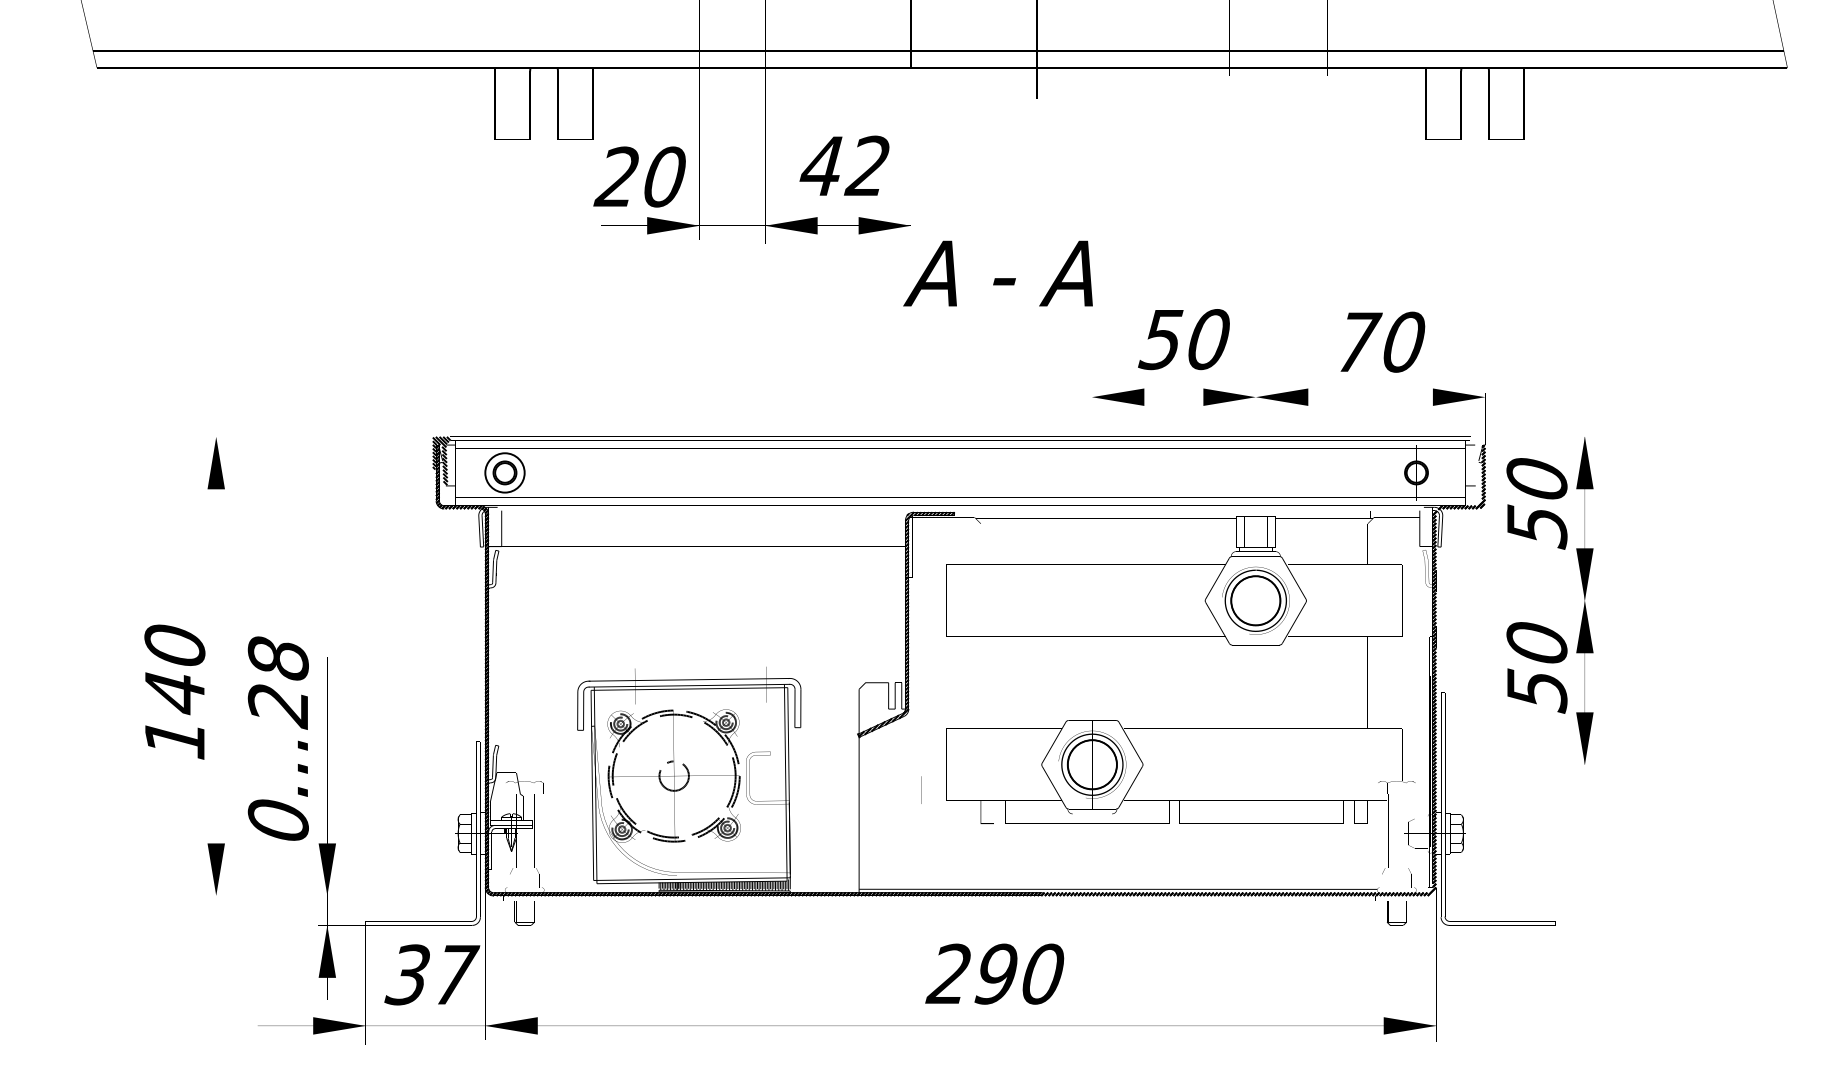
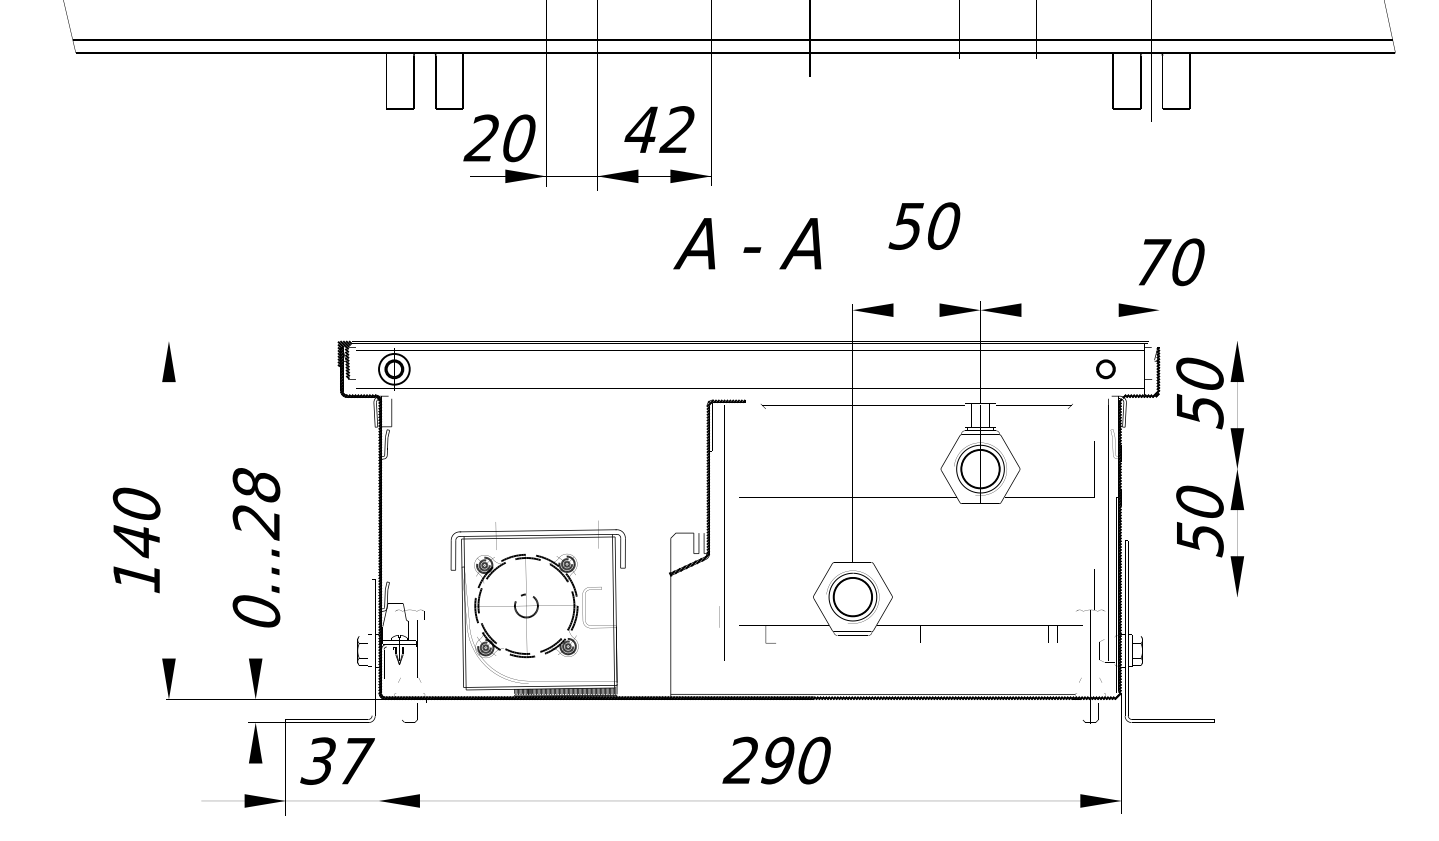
text: (998, 273) -> (747, 243), moved
text: (1184, 338) -> (924, 225), moved
text: (1382, 342) -> (1171, 262), moved
text: (278, 738) -> (256, 547), moved

